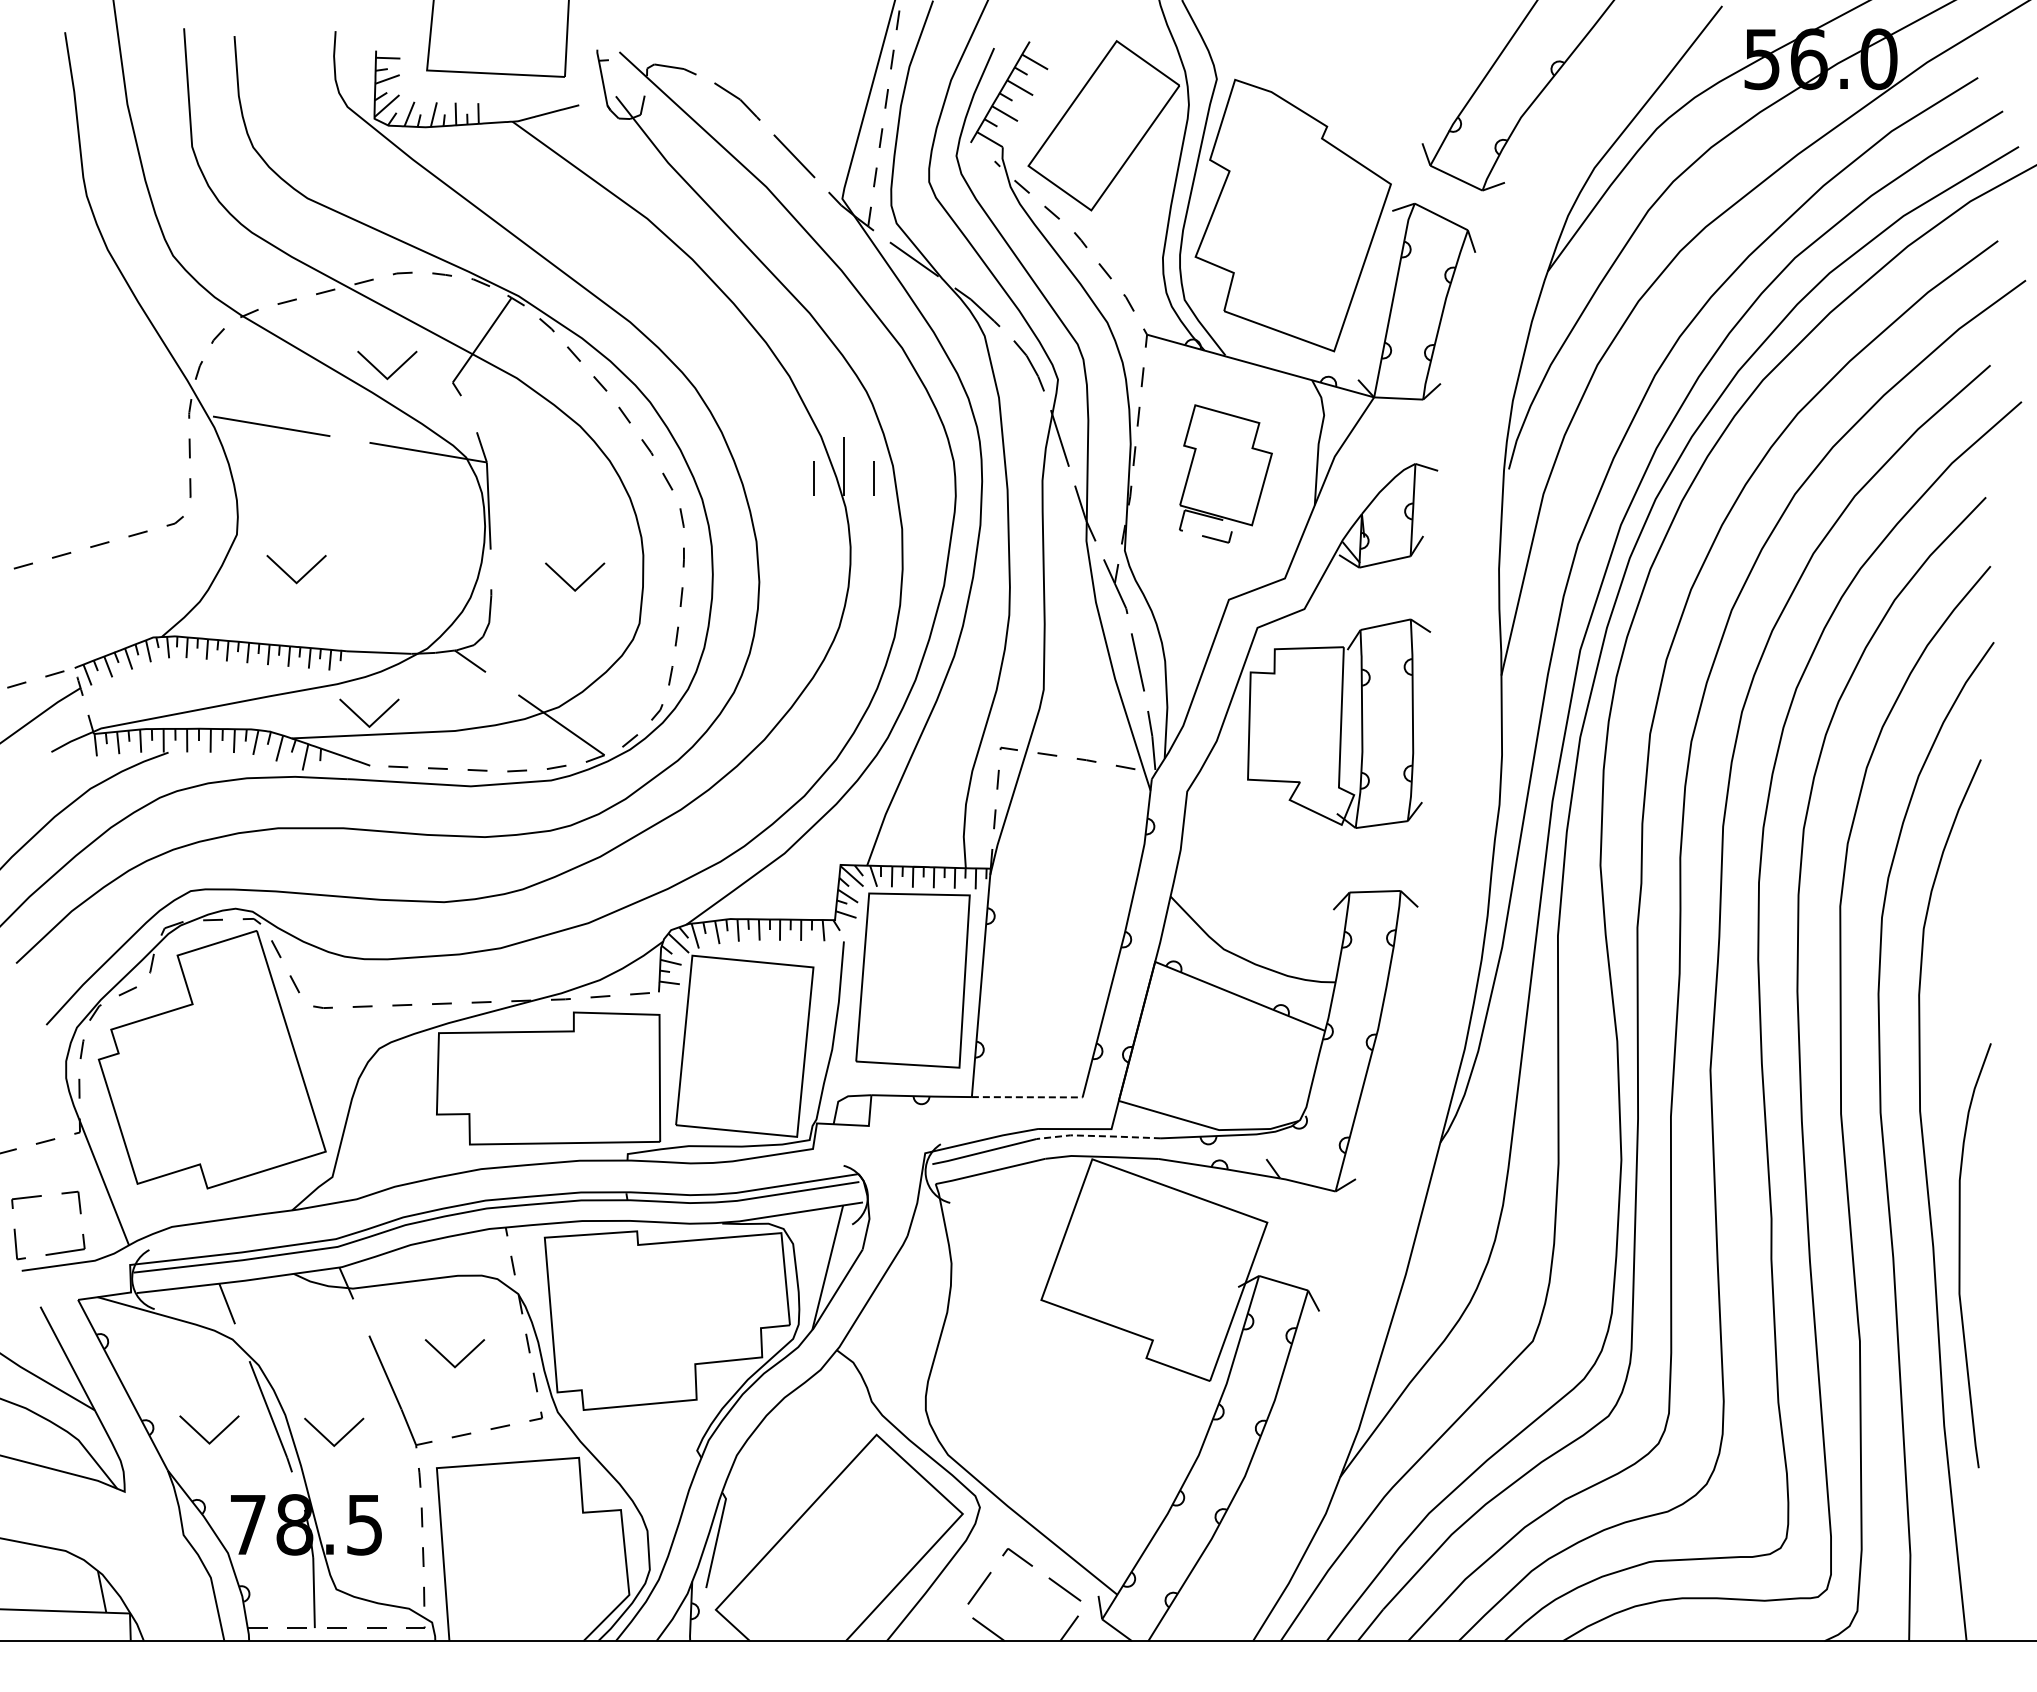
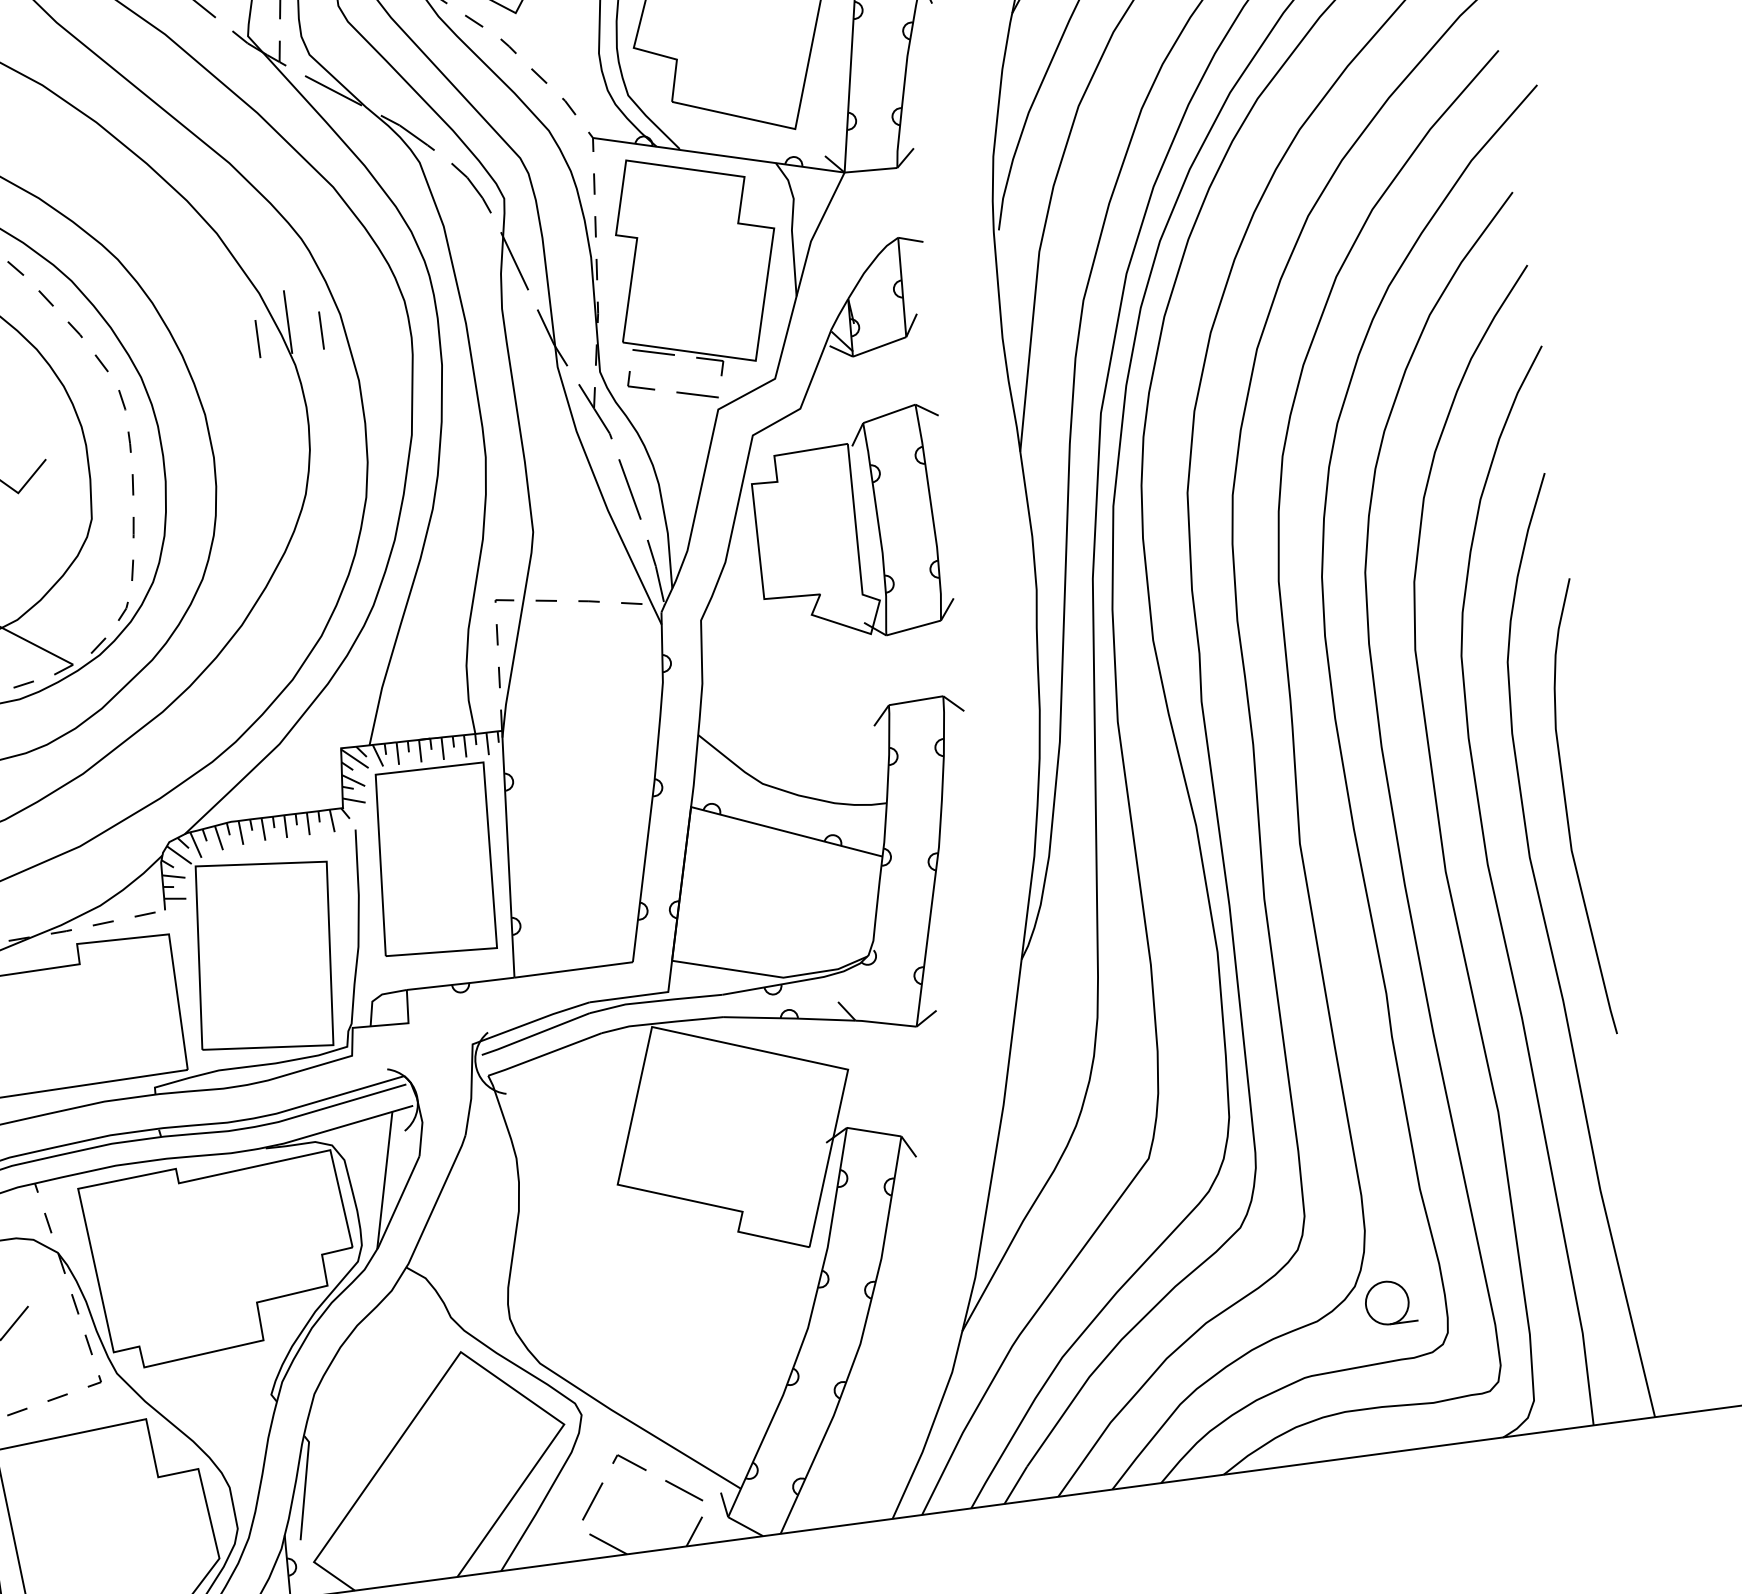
part: (1225, 473) -> (696, 275), size x1.67
line: (1027, 1097) -> (573, 970), dashed -> solid
line: (1098, 1136) -> (655, 1001), dashed -> solid
curve: (1960, 1255) -> (1567, 809), moved
part: (1736, 1503) -> (1389, 1302), added

